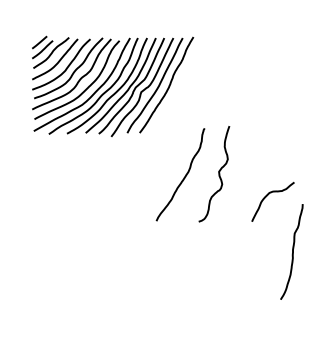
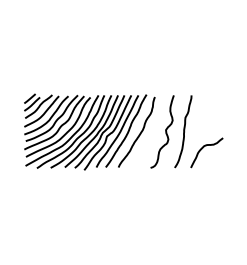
part: (113, 85) -> (85, 131), moved
curve: (292, 251) -> (183, 131), moved

